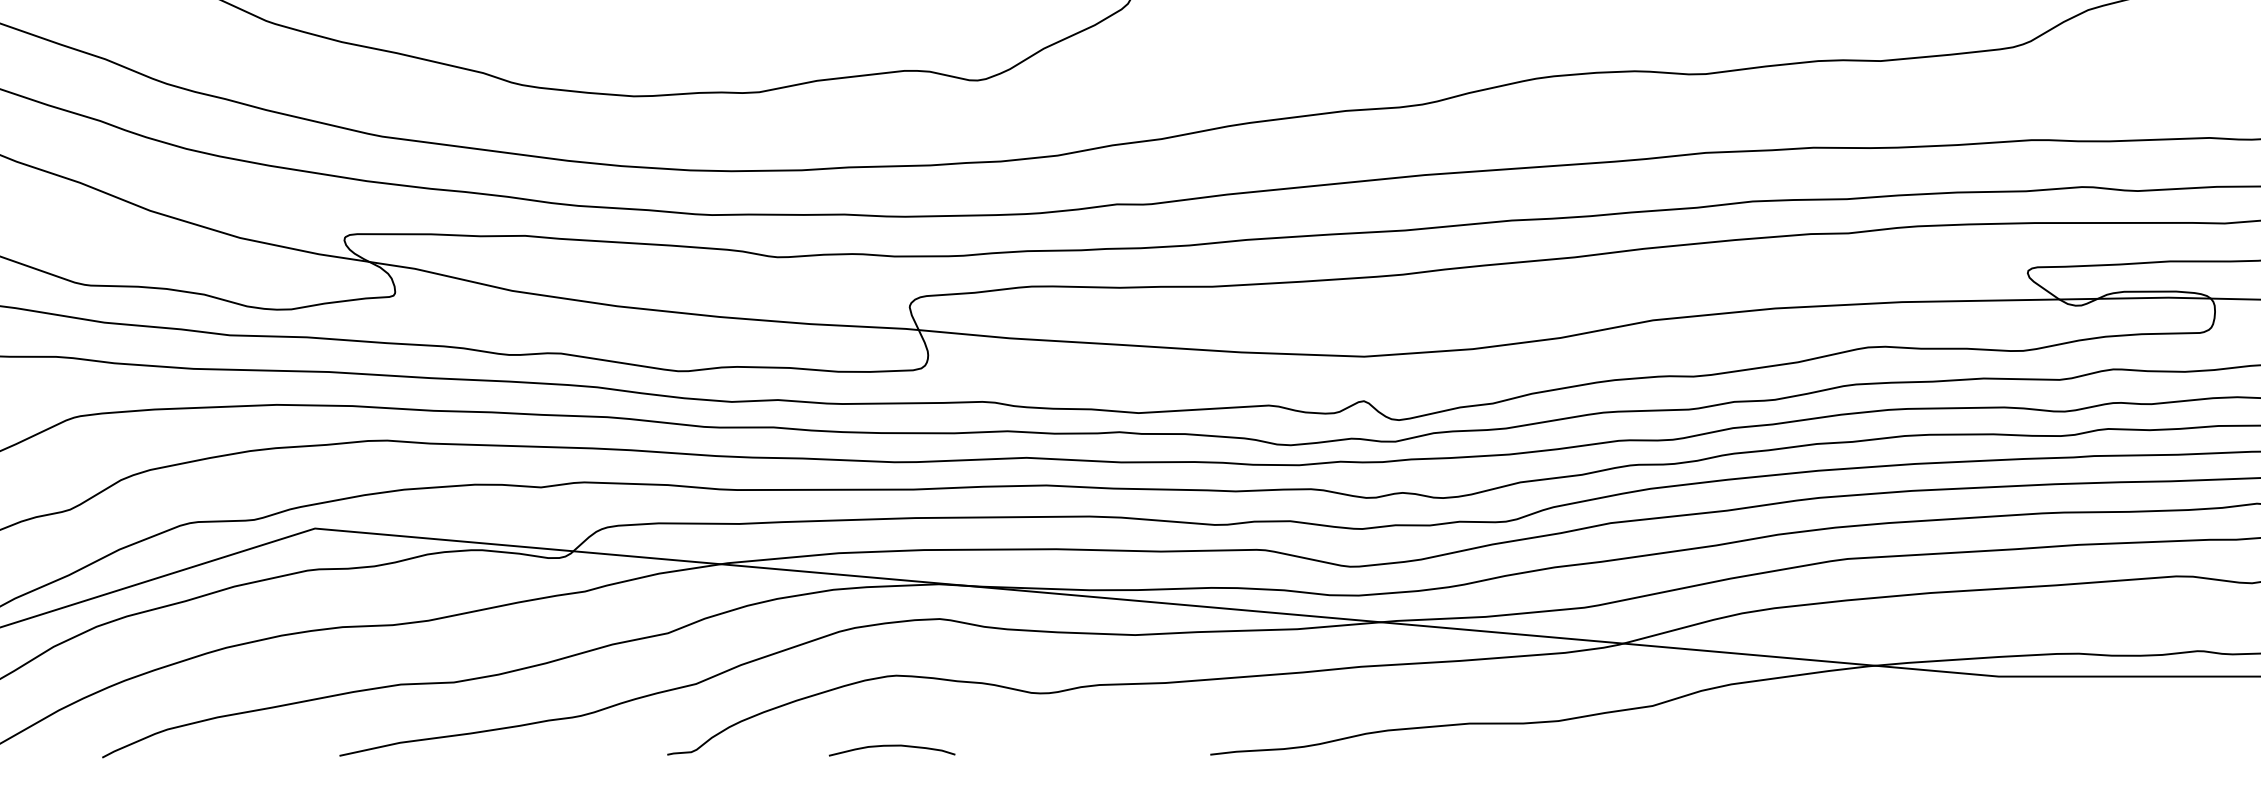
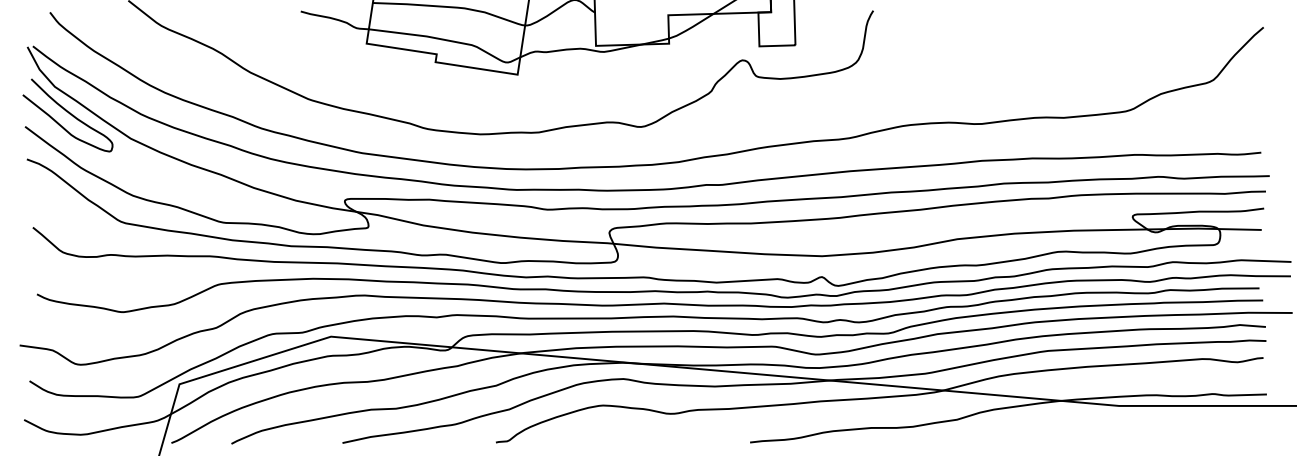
curve: (890, 748) -> (600, 439), removed

